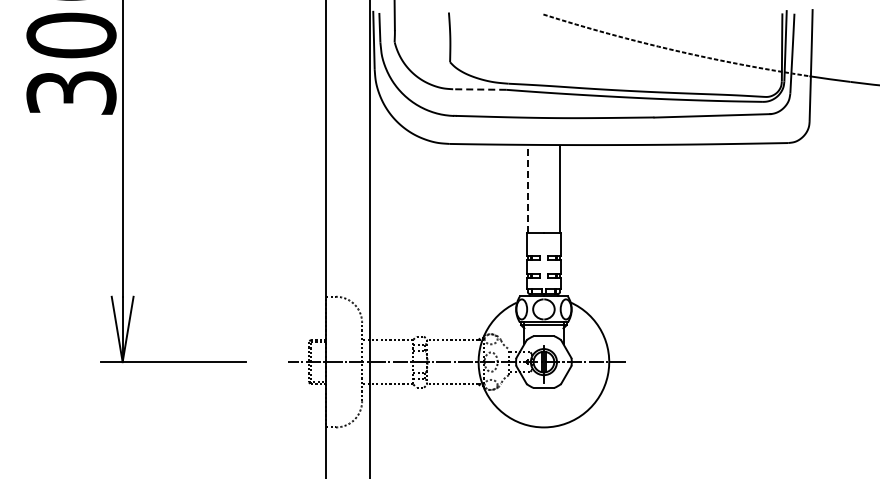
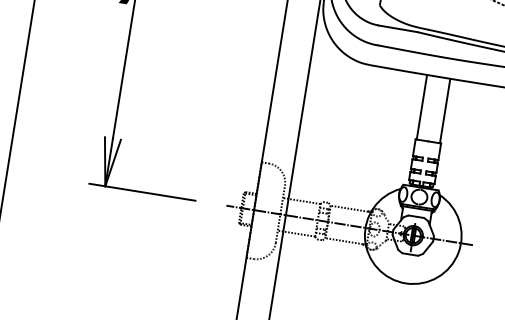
line: (479, 89) -> (398, 28), dashed -> solid
line: (528, 189) -> (422, 107), dashed -> solid

